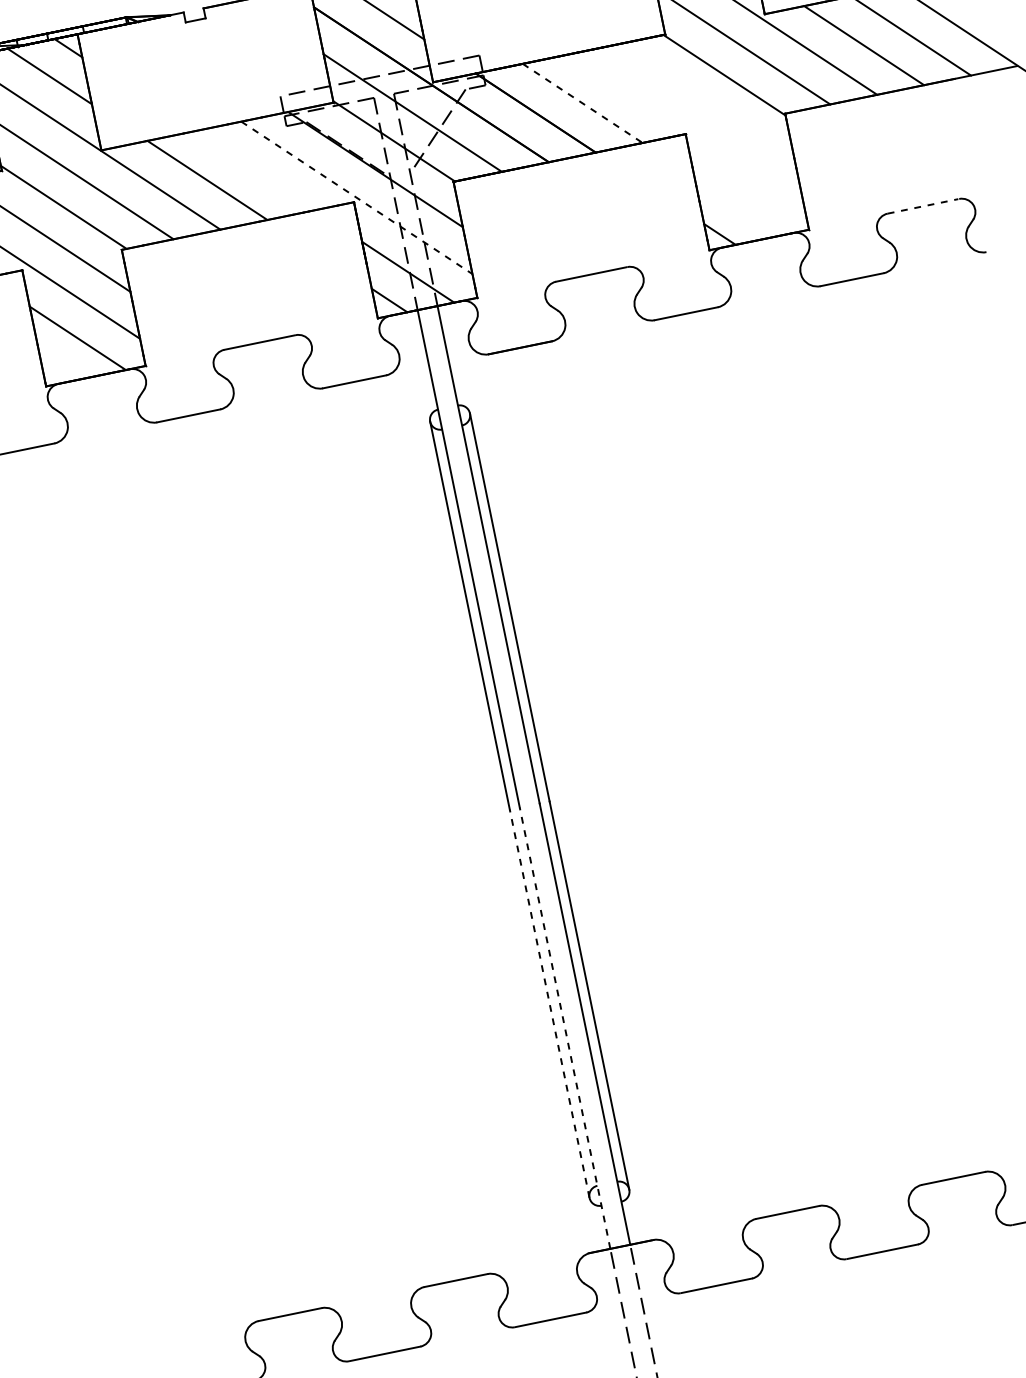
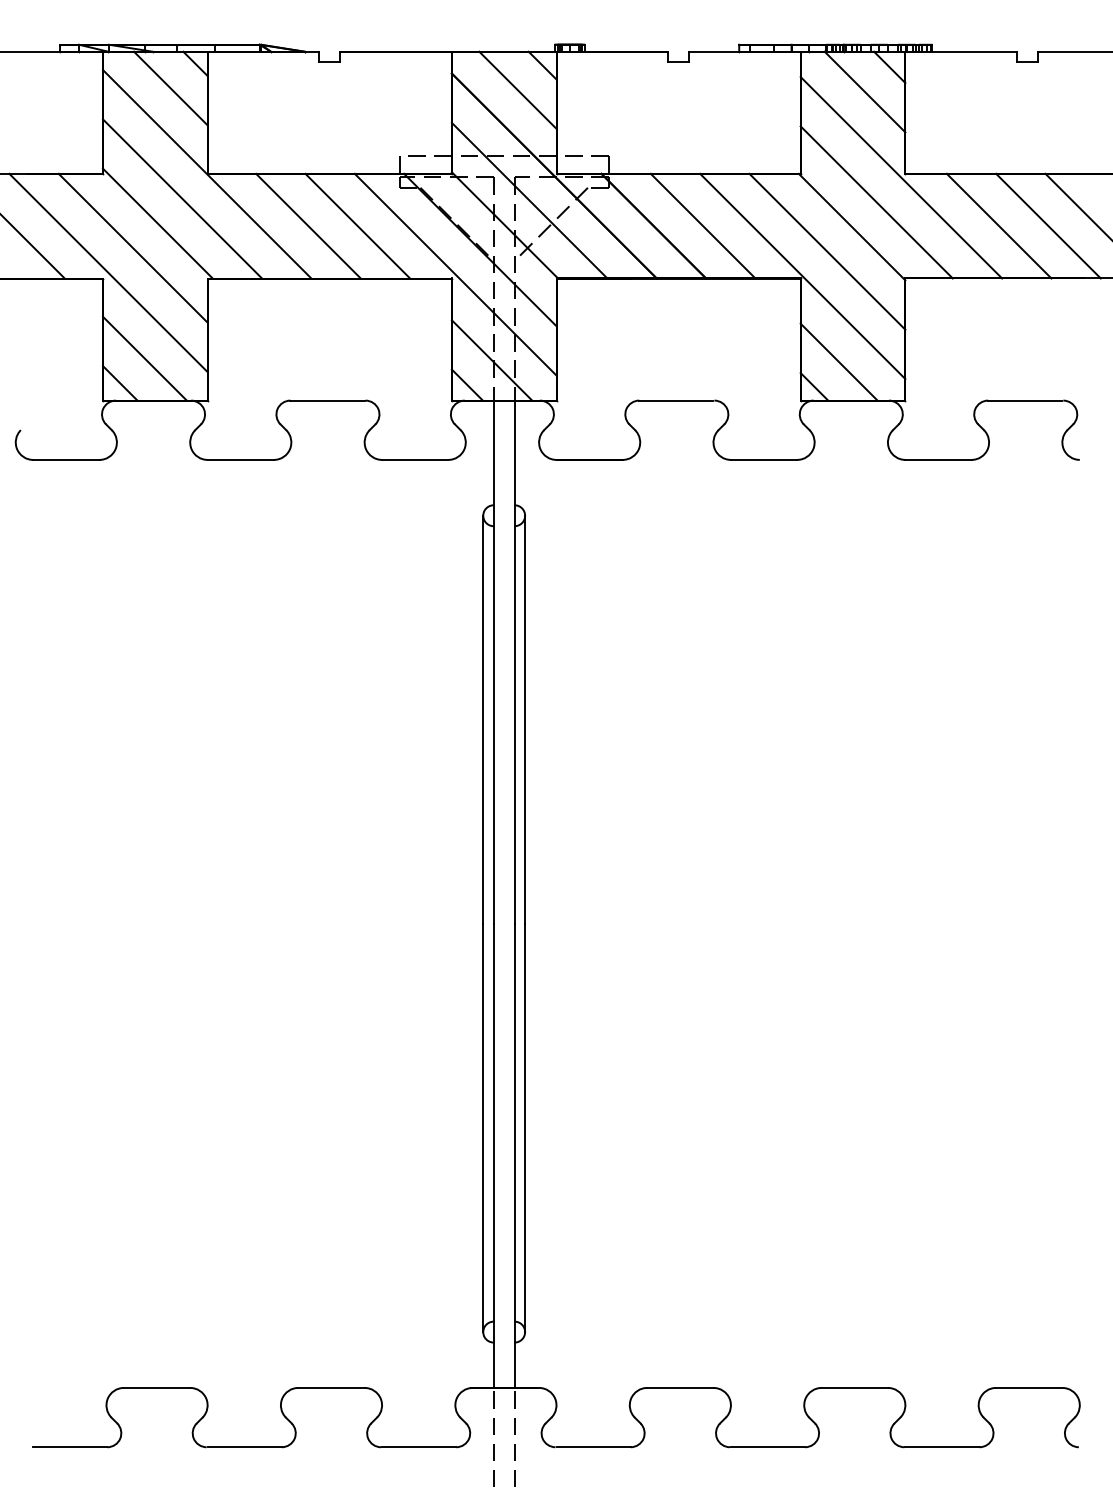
line: (583, 103) -> (703, 226), dashed -> solid
line: (705, 103) -> (827, 251), added
line: (687, 131) -> (802, 276), added
line: (253, 170) -> (357, 225), added
line: (356, 197) -> (455, 274), dashed -> solid
line: (737, 205) -> (838, 361), added
line: (923, 206) -> (1025, 400), dashed -> solid
line: (58, 366) -> (119, 383), added
line: (549, 1003) -> (483, 1127), dashed -> solid
line: (564, 1027) -> (493, 1155), dashed -> solid

